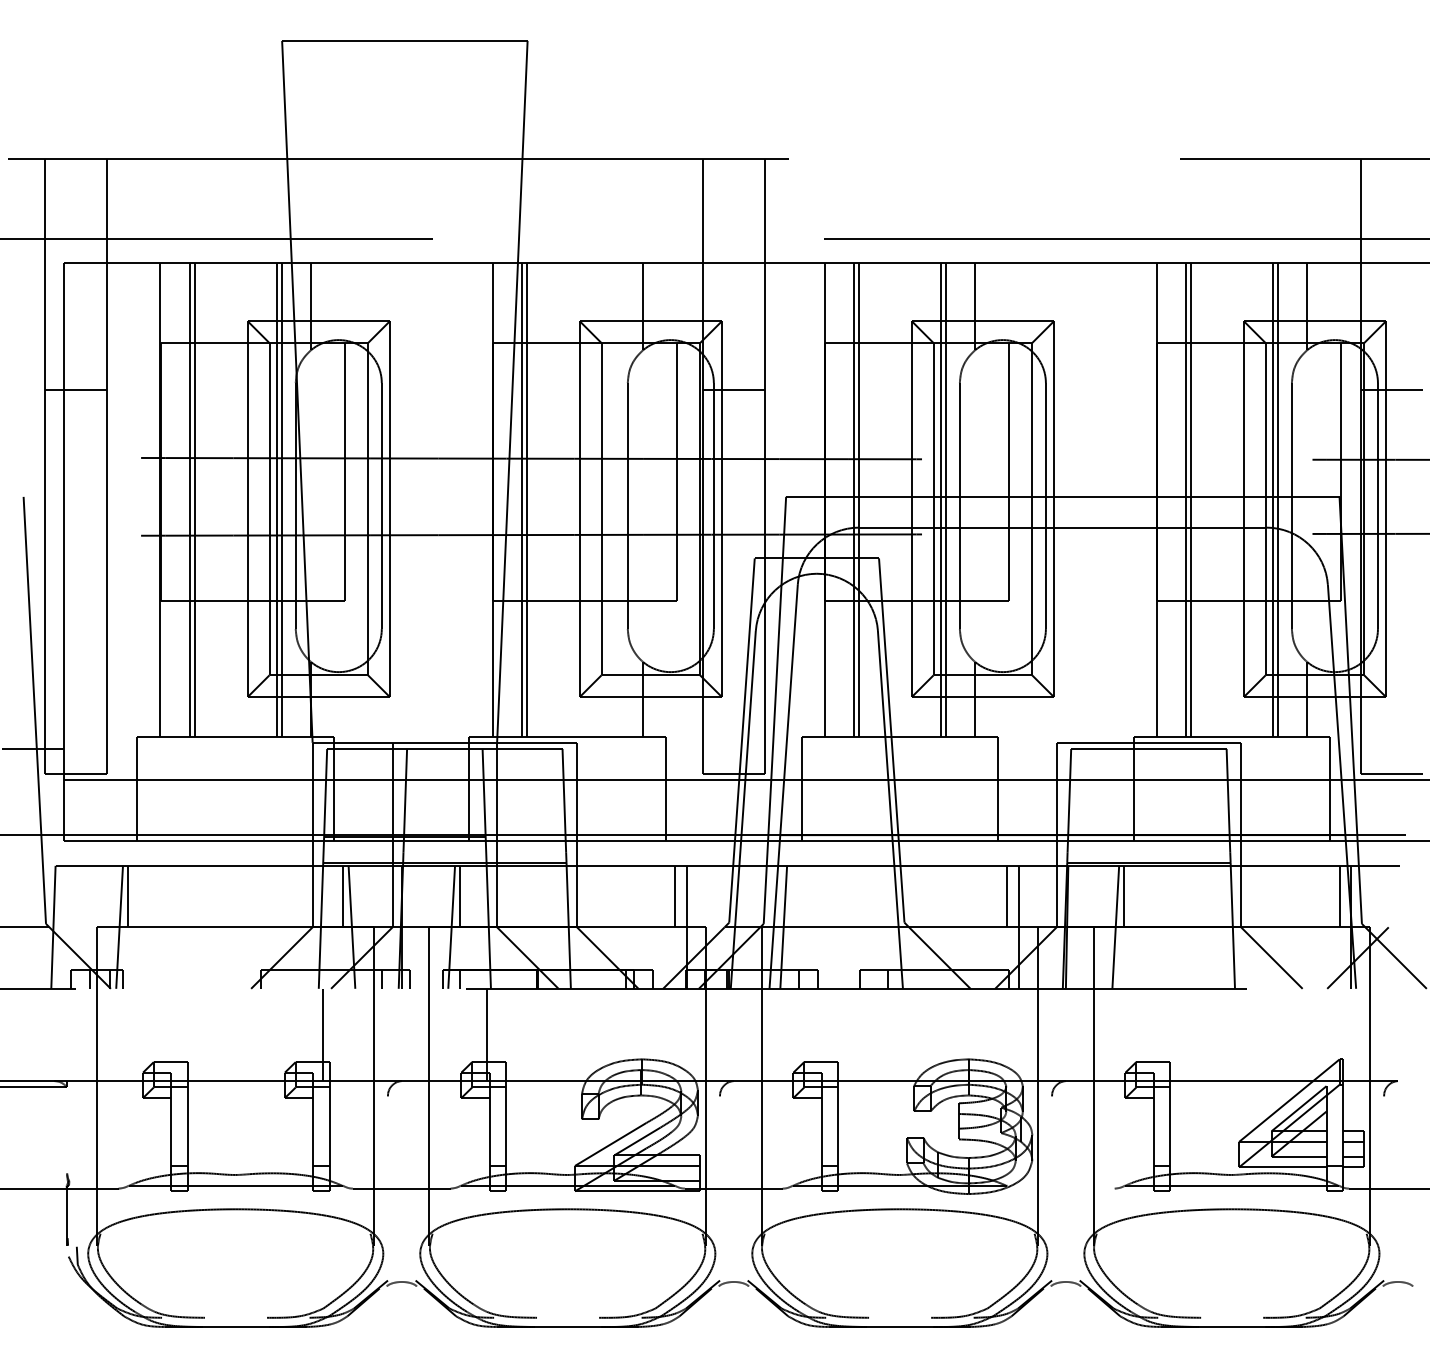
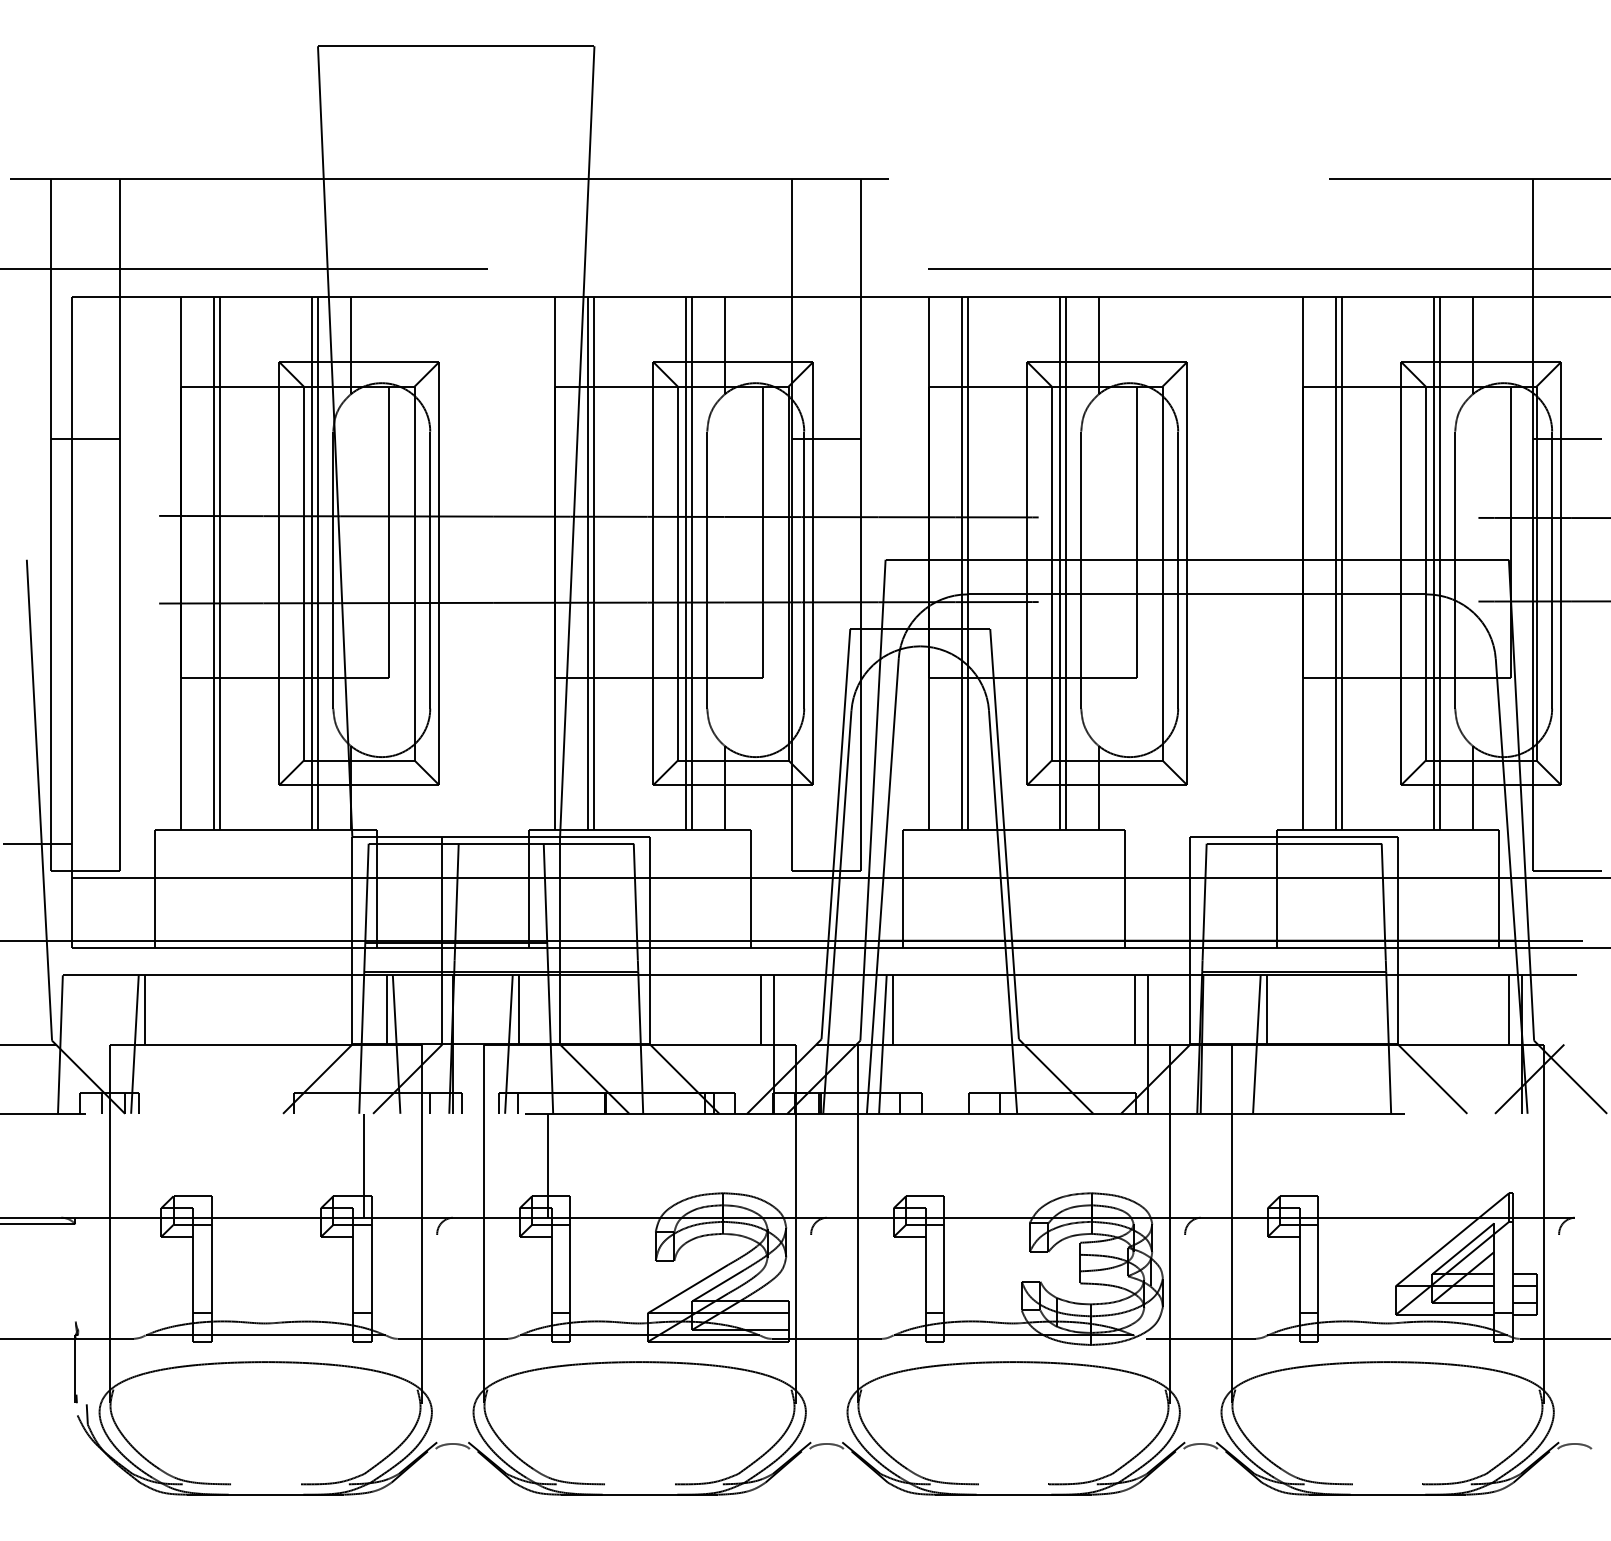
line: (608, 499) -> (685, 562), added
line: (613, 499) -> (691, 562), added
line: (792, 896) -> (892, 1009), added
line: (1065, 1188) -> (1200, 1338), added

